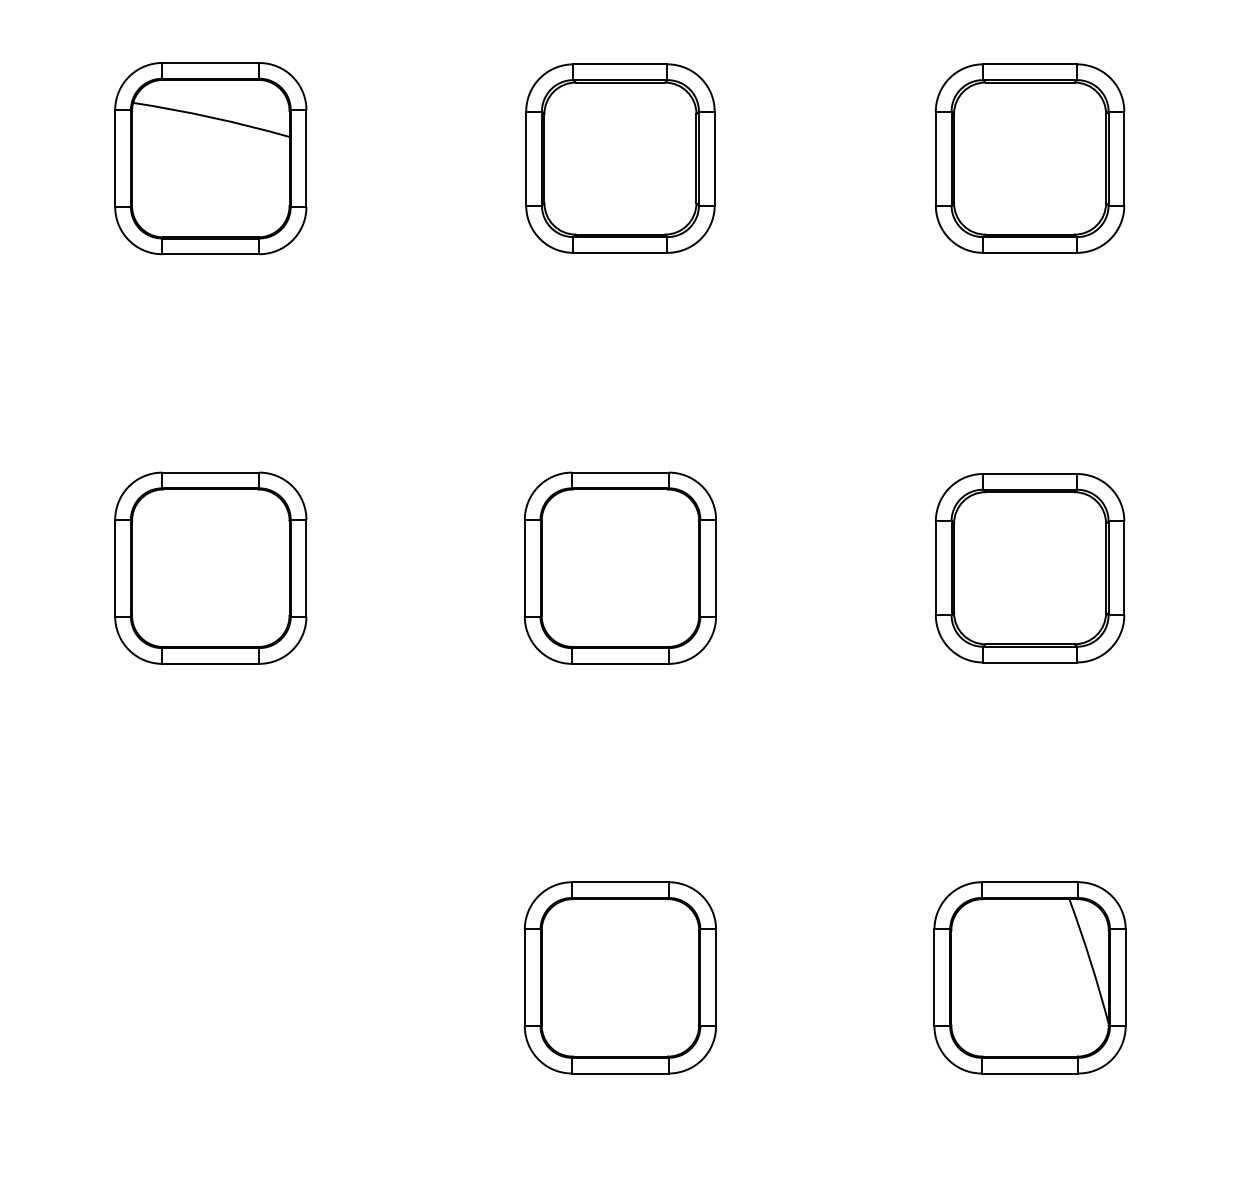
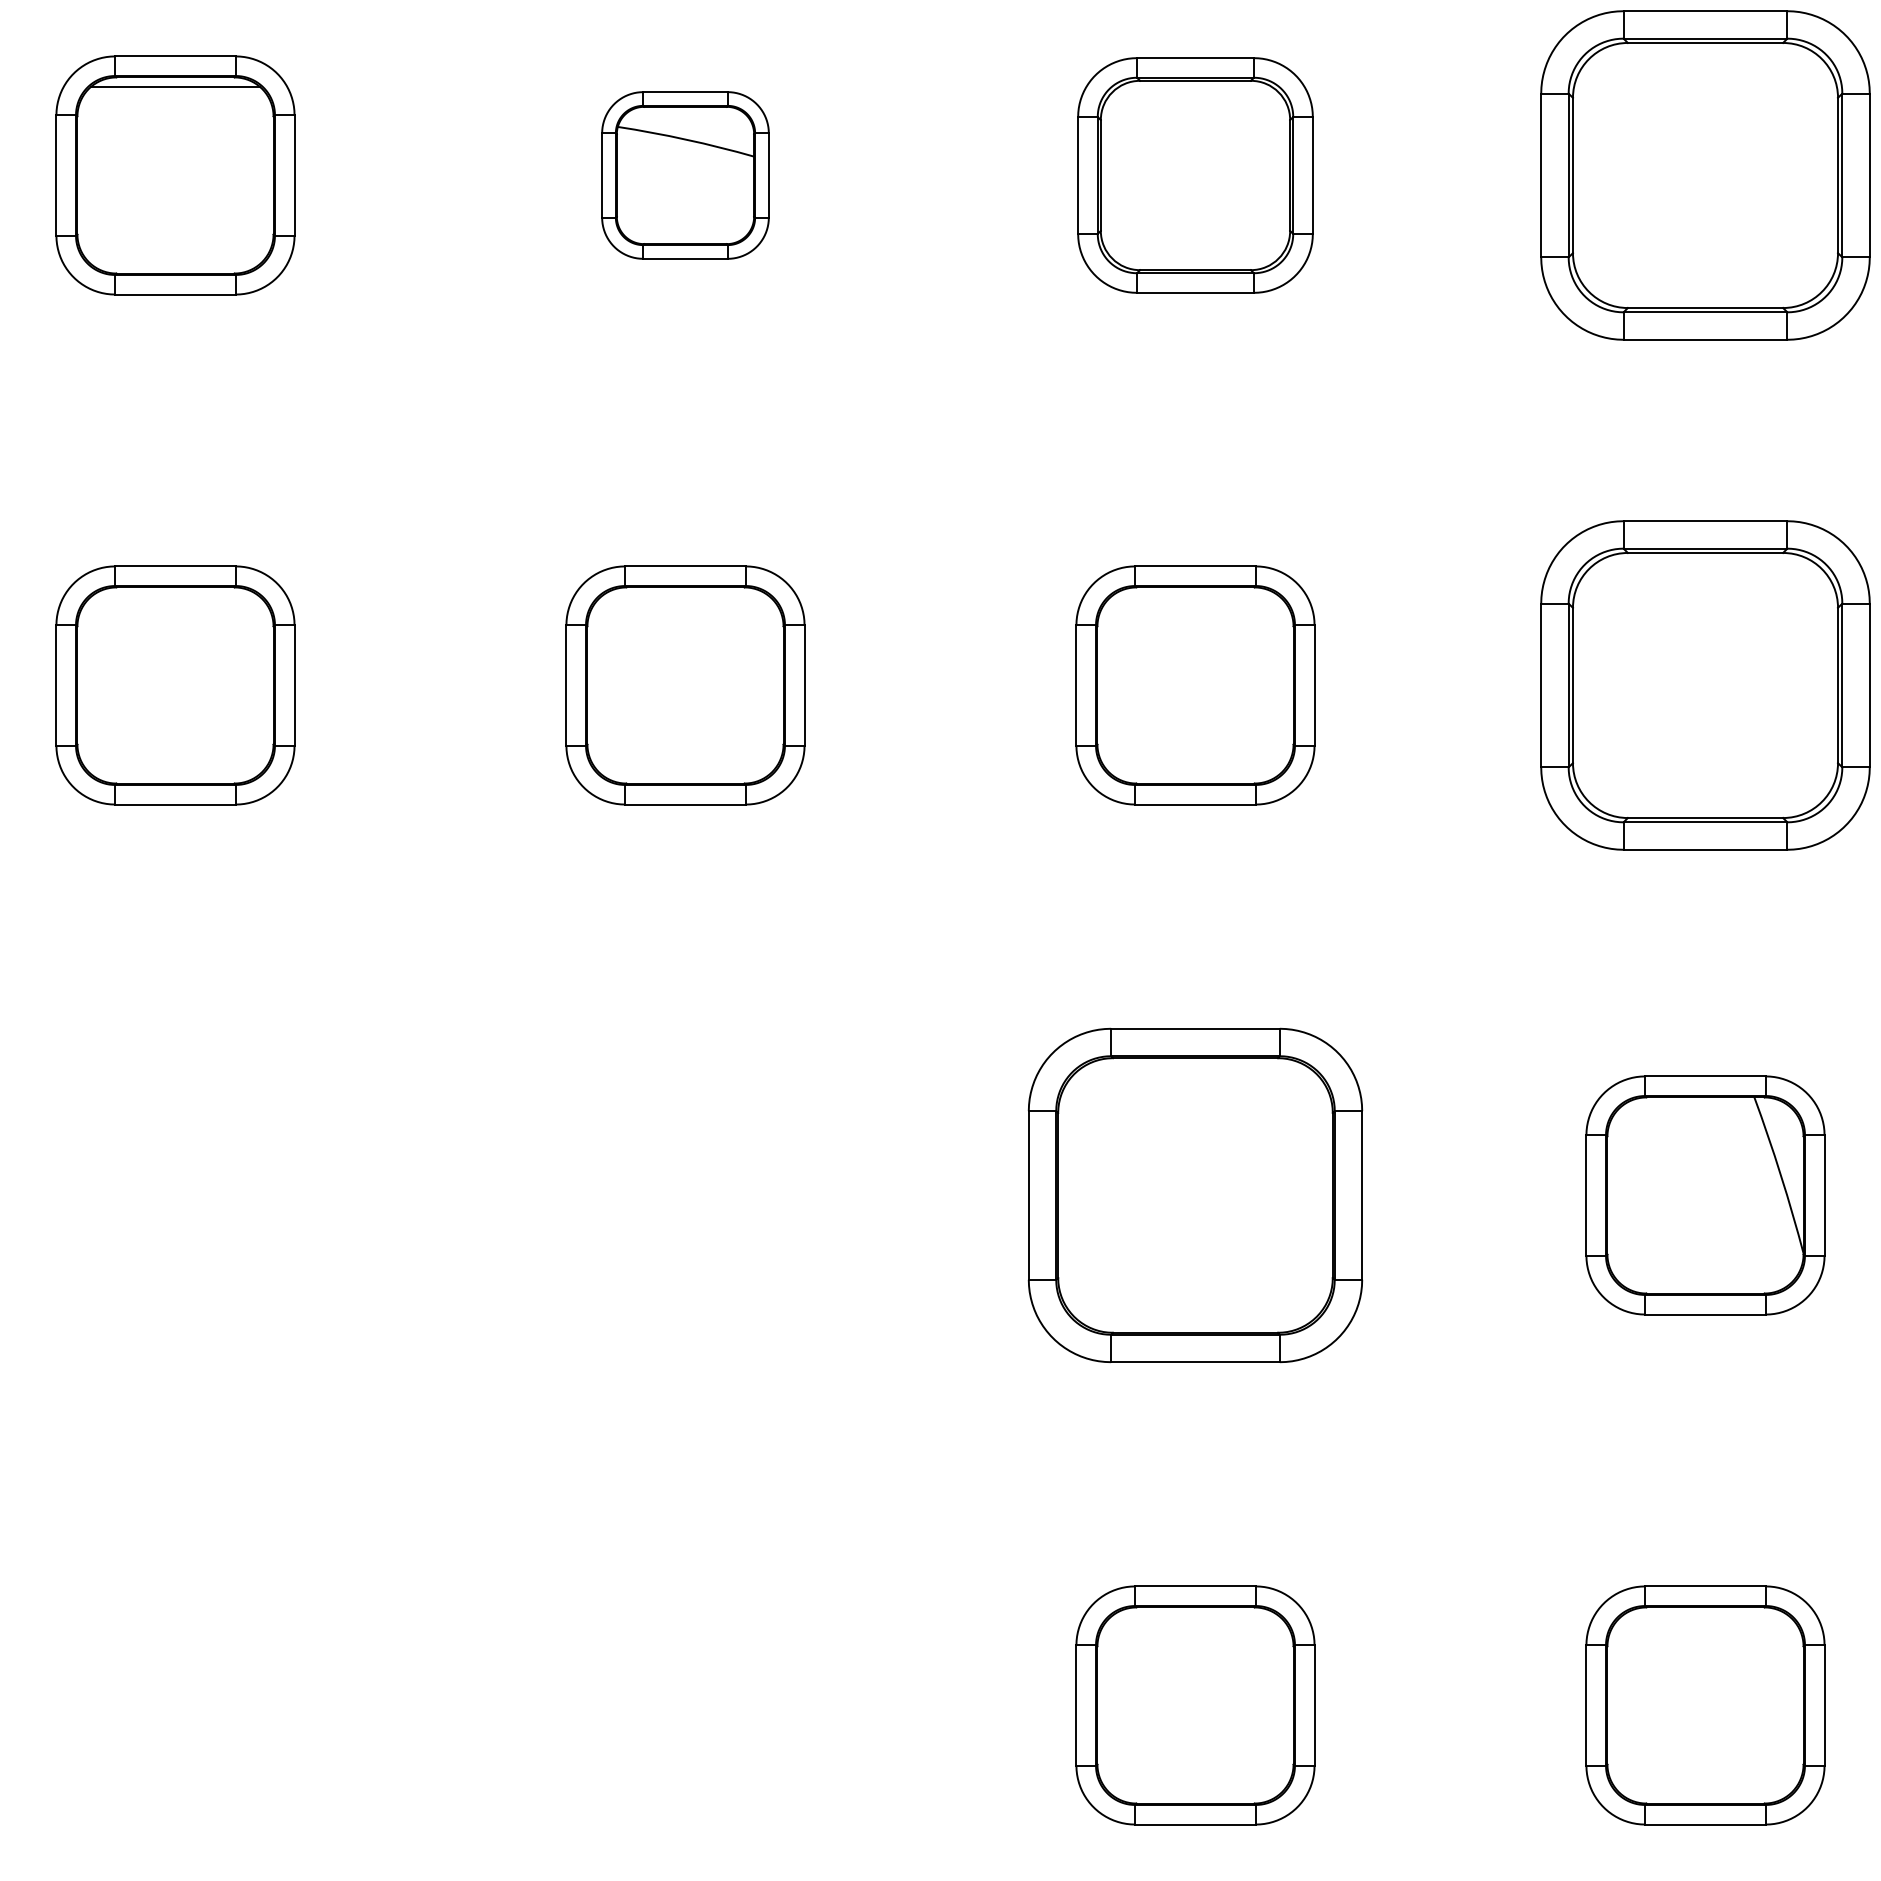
part: (210, 158) -> (685, 175), size x0.7
part: (1030, 158) -> (1705, 175), size x1.4
part: (1030, 568) -> (1705, 685), size x1.4
part: (620, 977) -> (1195, 1195), size x1.4

